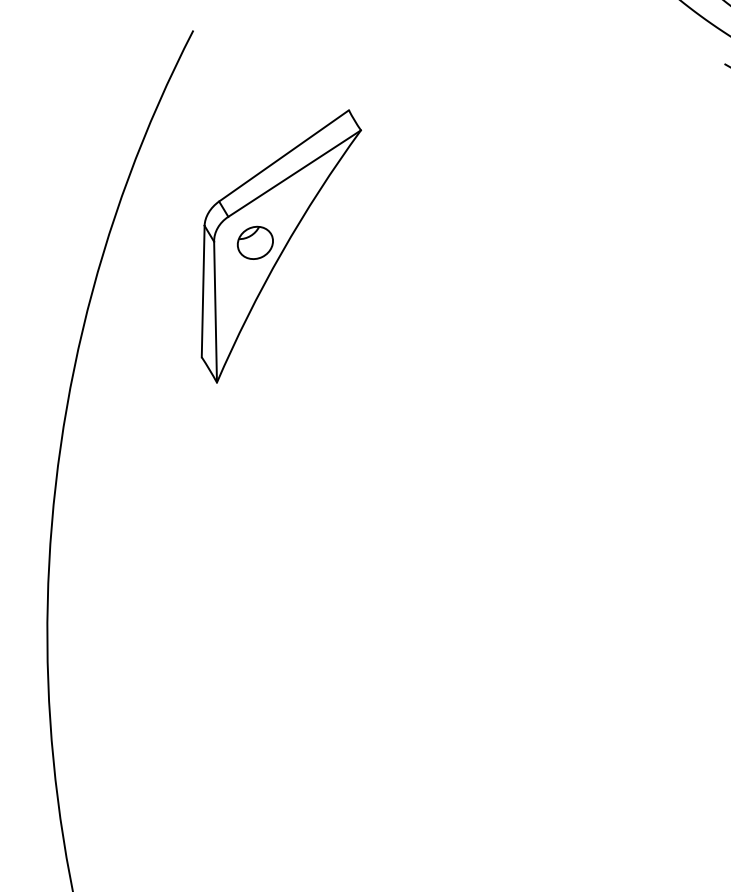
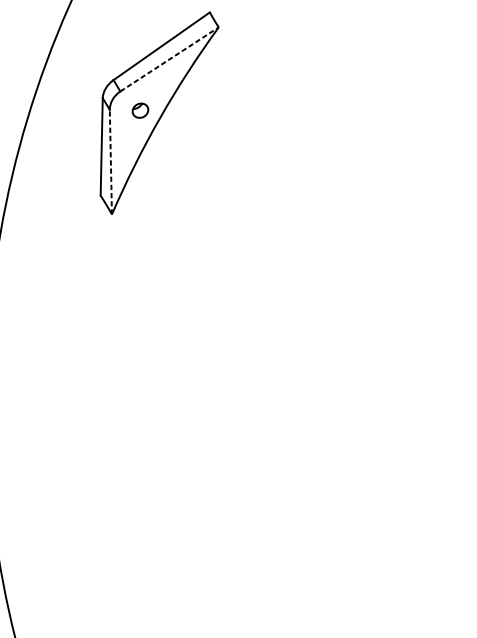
line: (295, 173) -> (170, 59), solid -> dashed
part: (255, 242) -> (140, 110), size x0.6
line: (215, 311) -> (110, 161), solid -> dashed

